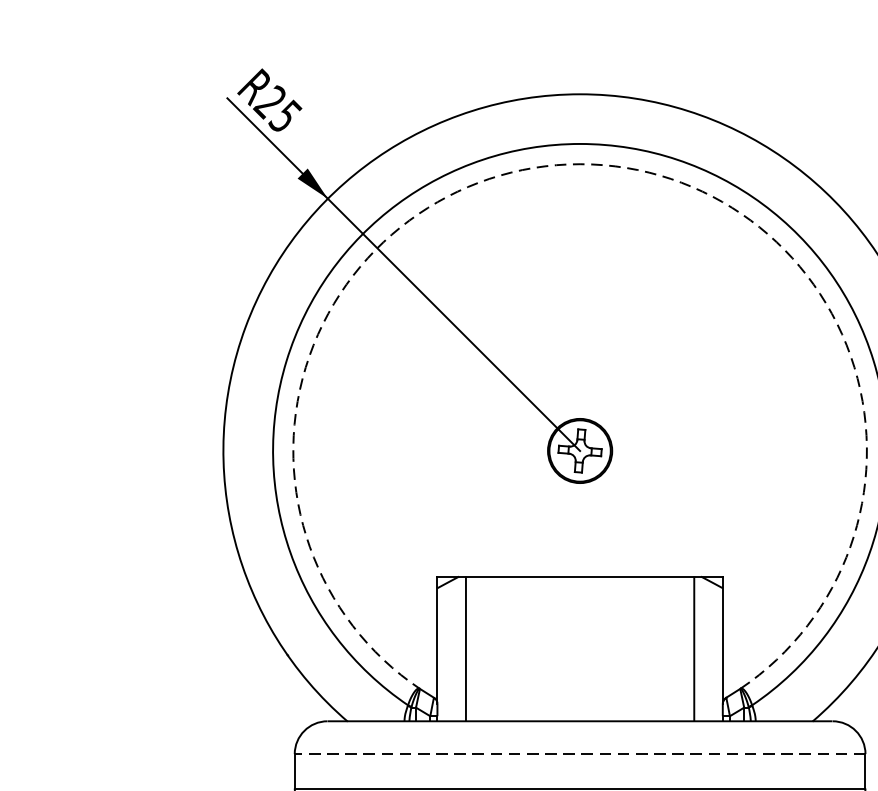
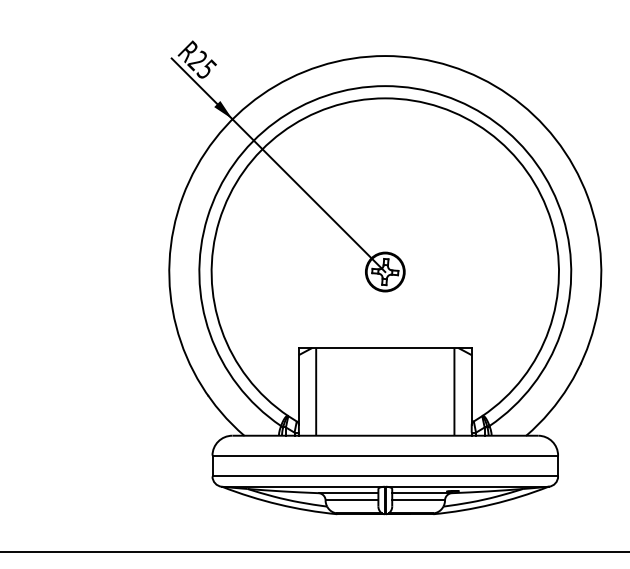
arc: (580, 164) -> (385, 98), dashed -> solid
line: (580, 753) -> (385, 455), dashed -> solid

